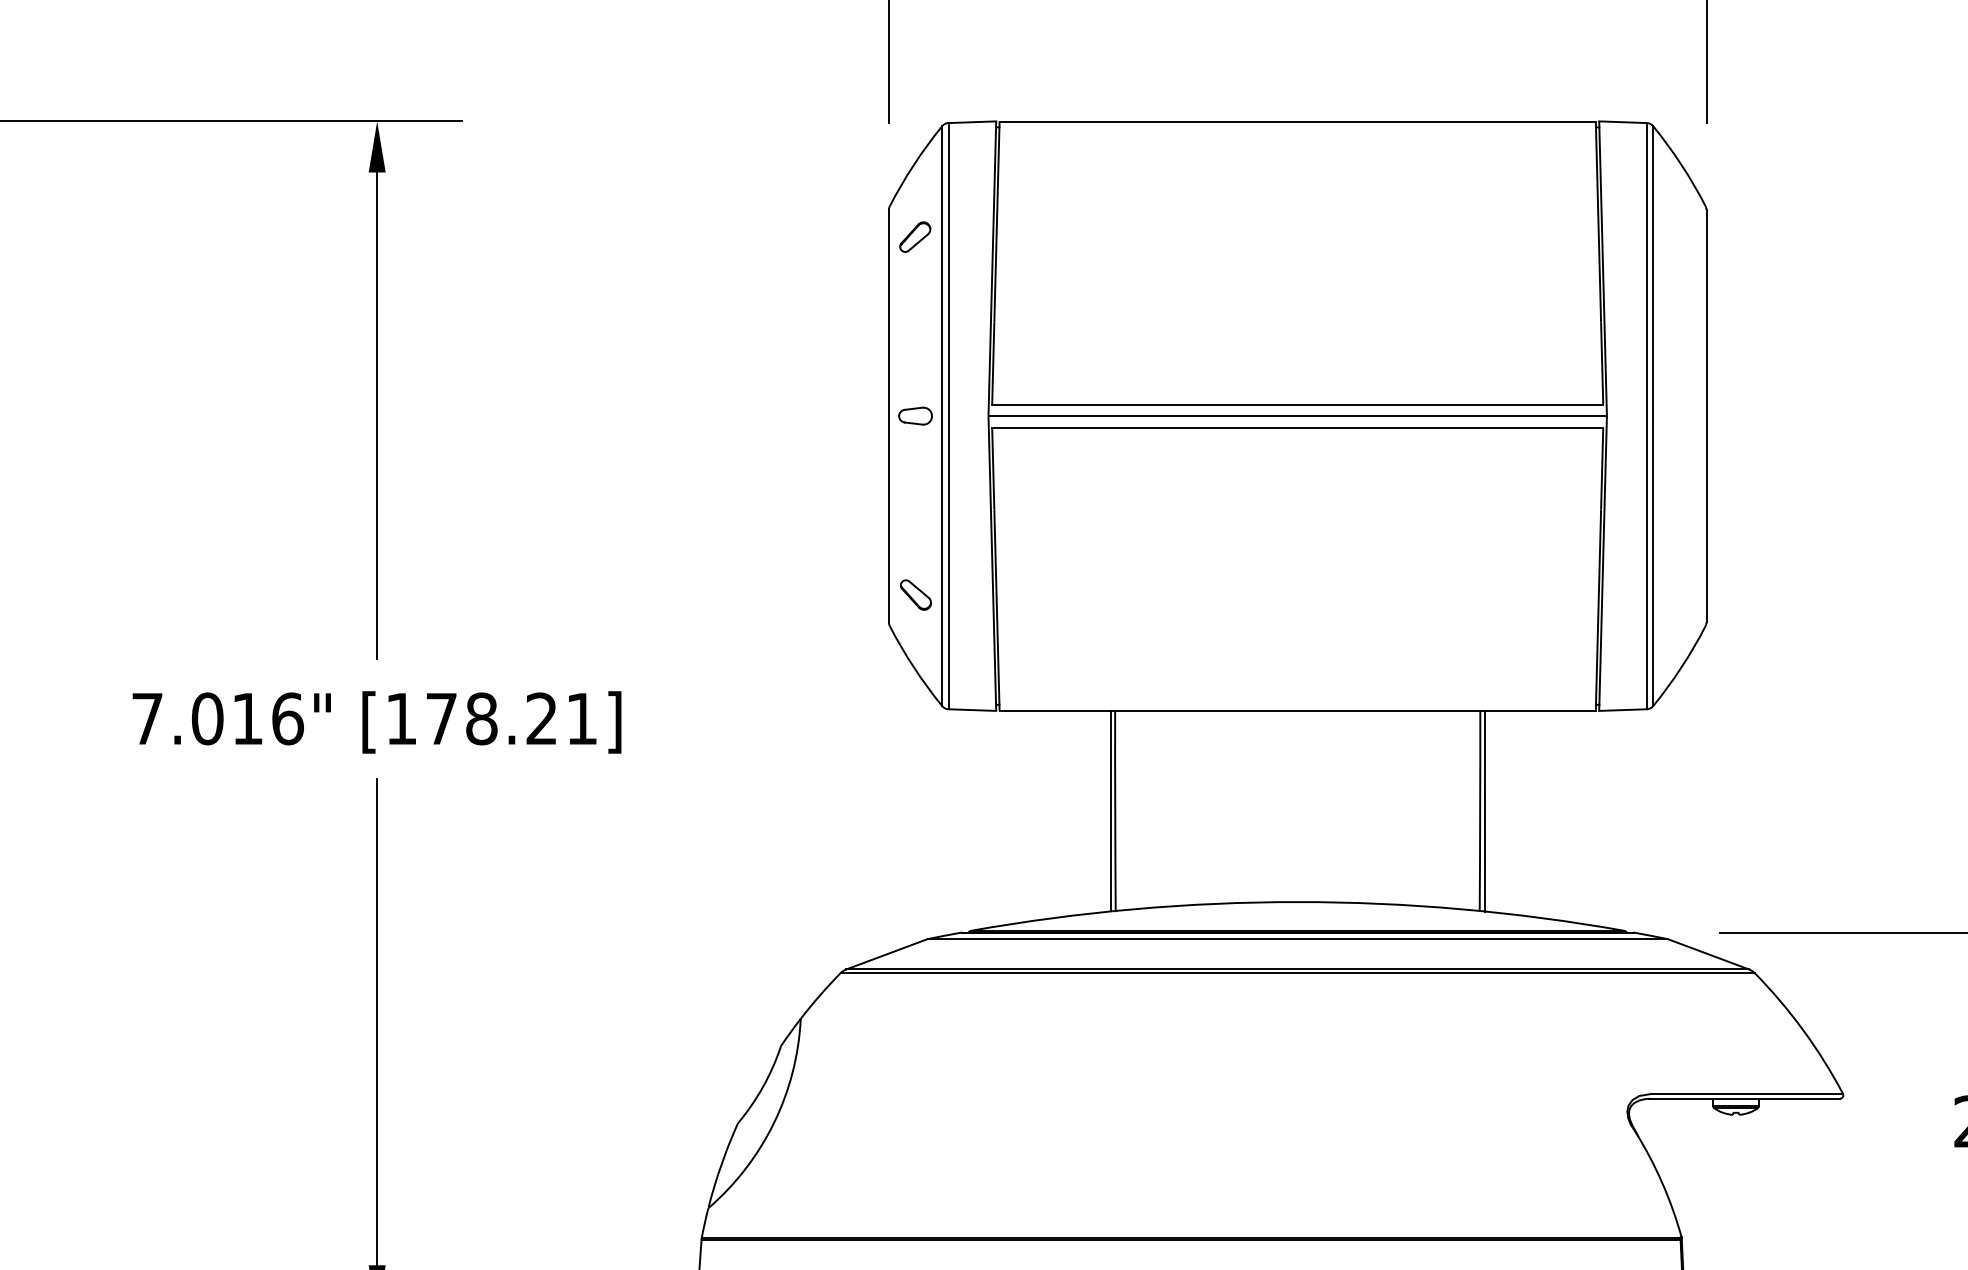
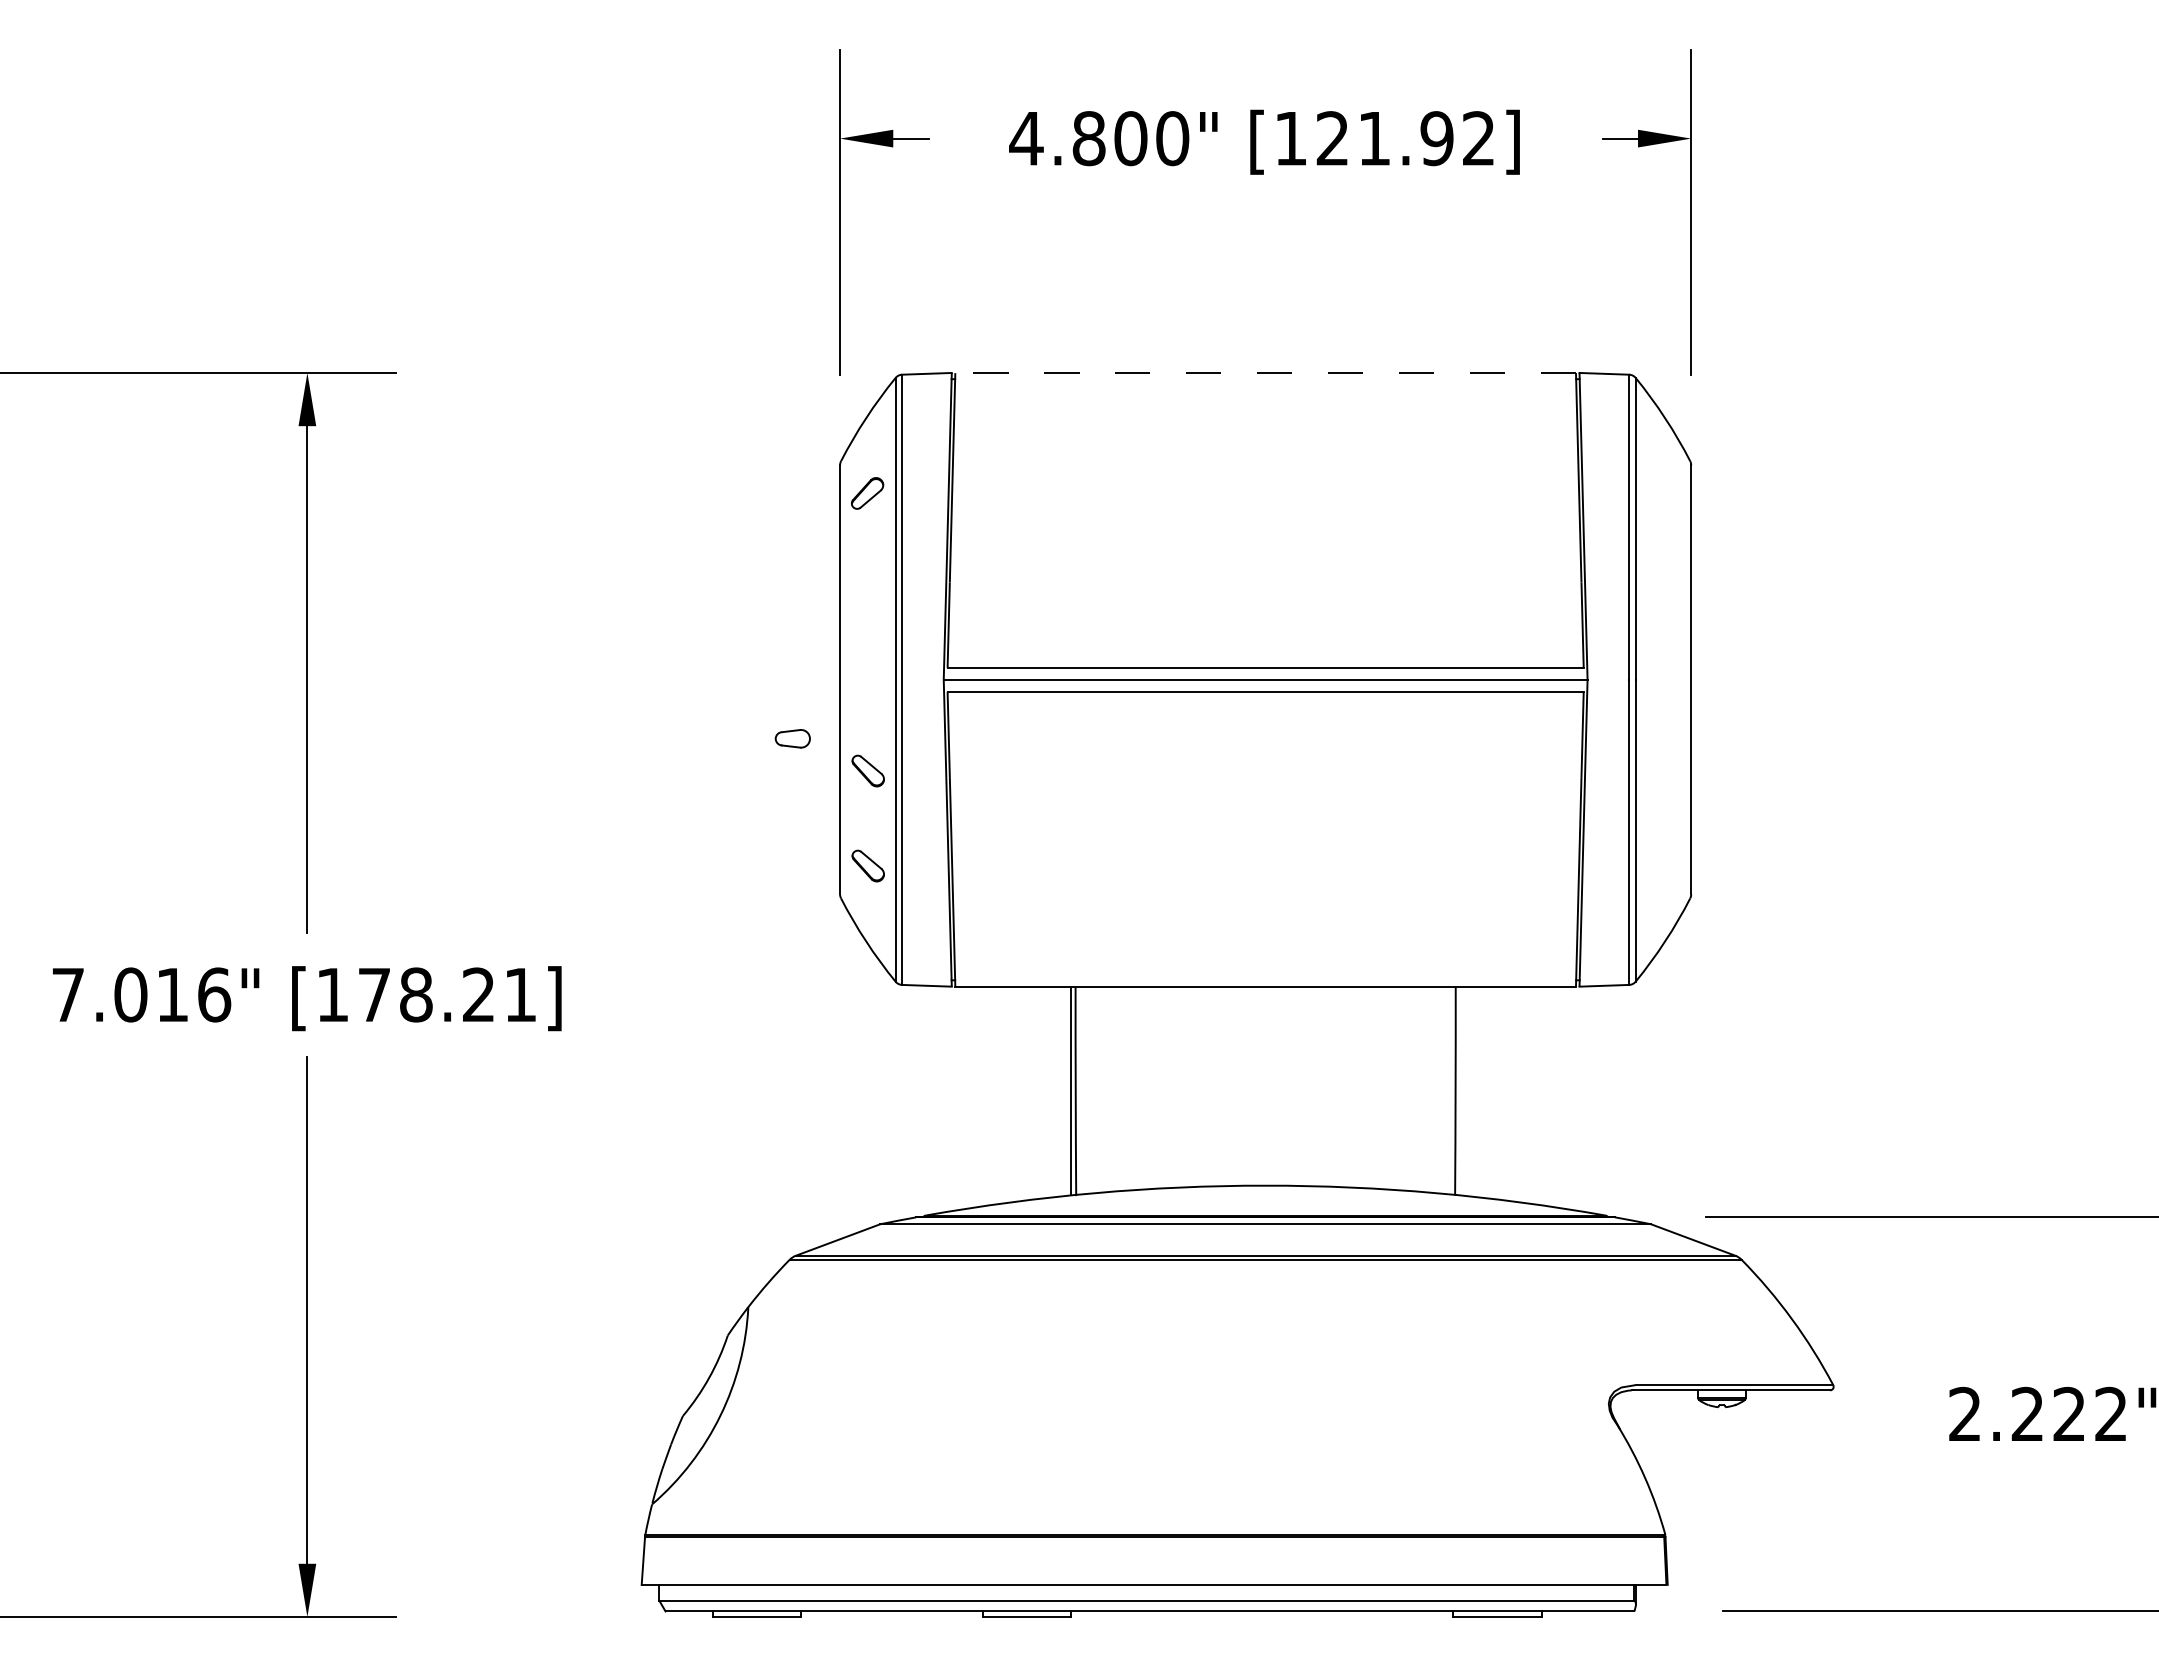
line: (1297, 121) -> (1265, 373), solid -> dashed
part: (915, 415) -> (792, 738), moved
part: (915, 503) -> (867, 770), added
line: (1484, 811) -> (1460, 1091), removed

